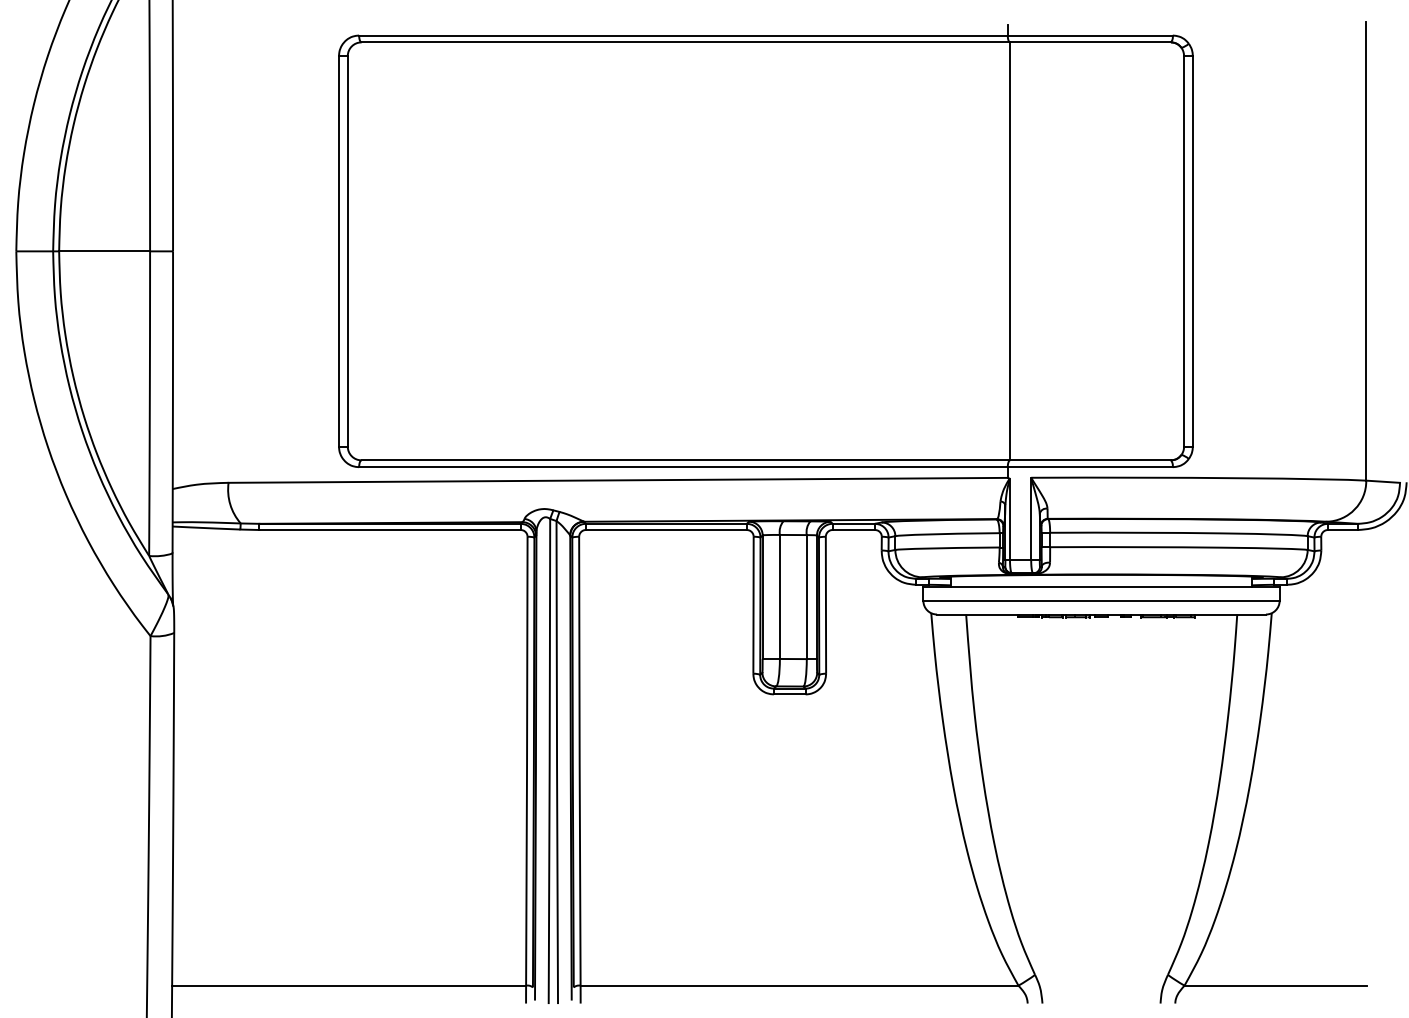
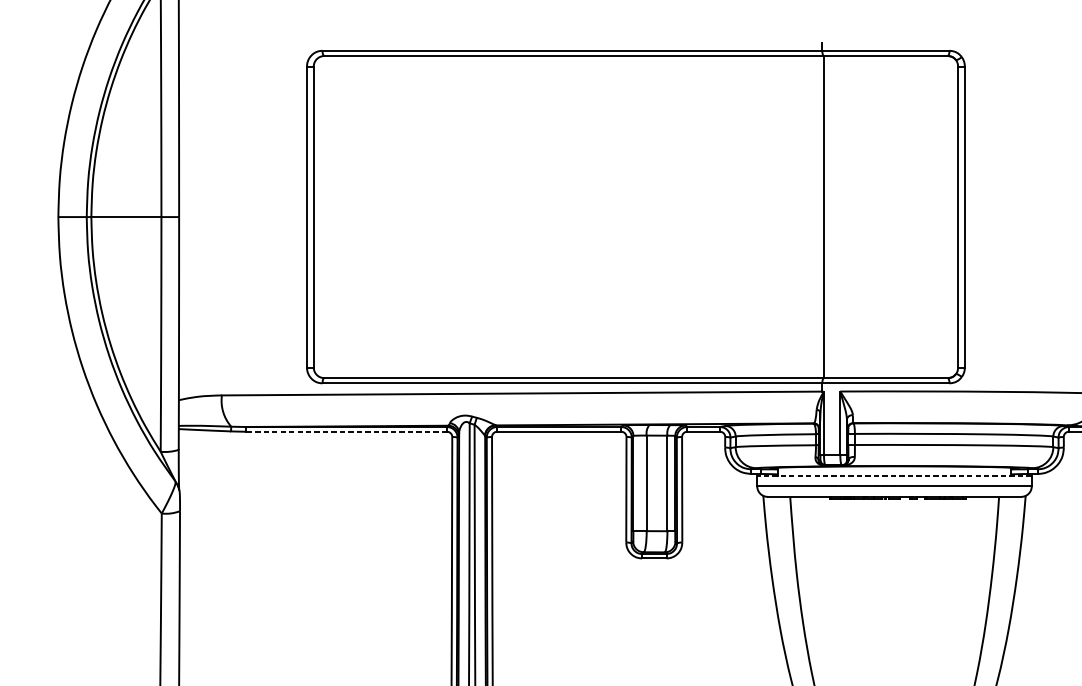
line: (390, 530) -> (346, 432), solid -> dashed
line: (1101, 587) -> (894, 476), solid -> dashed

